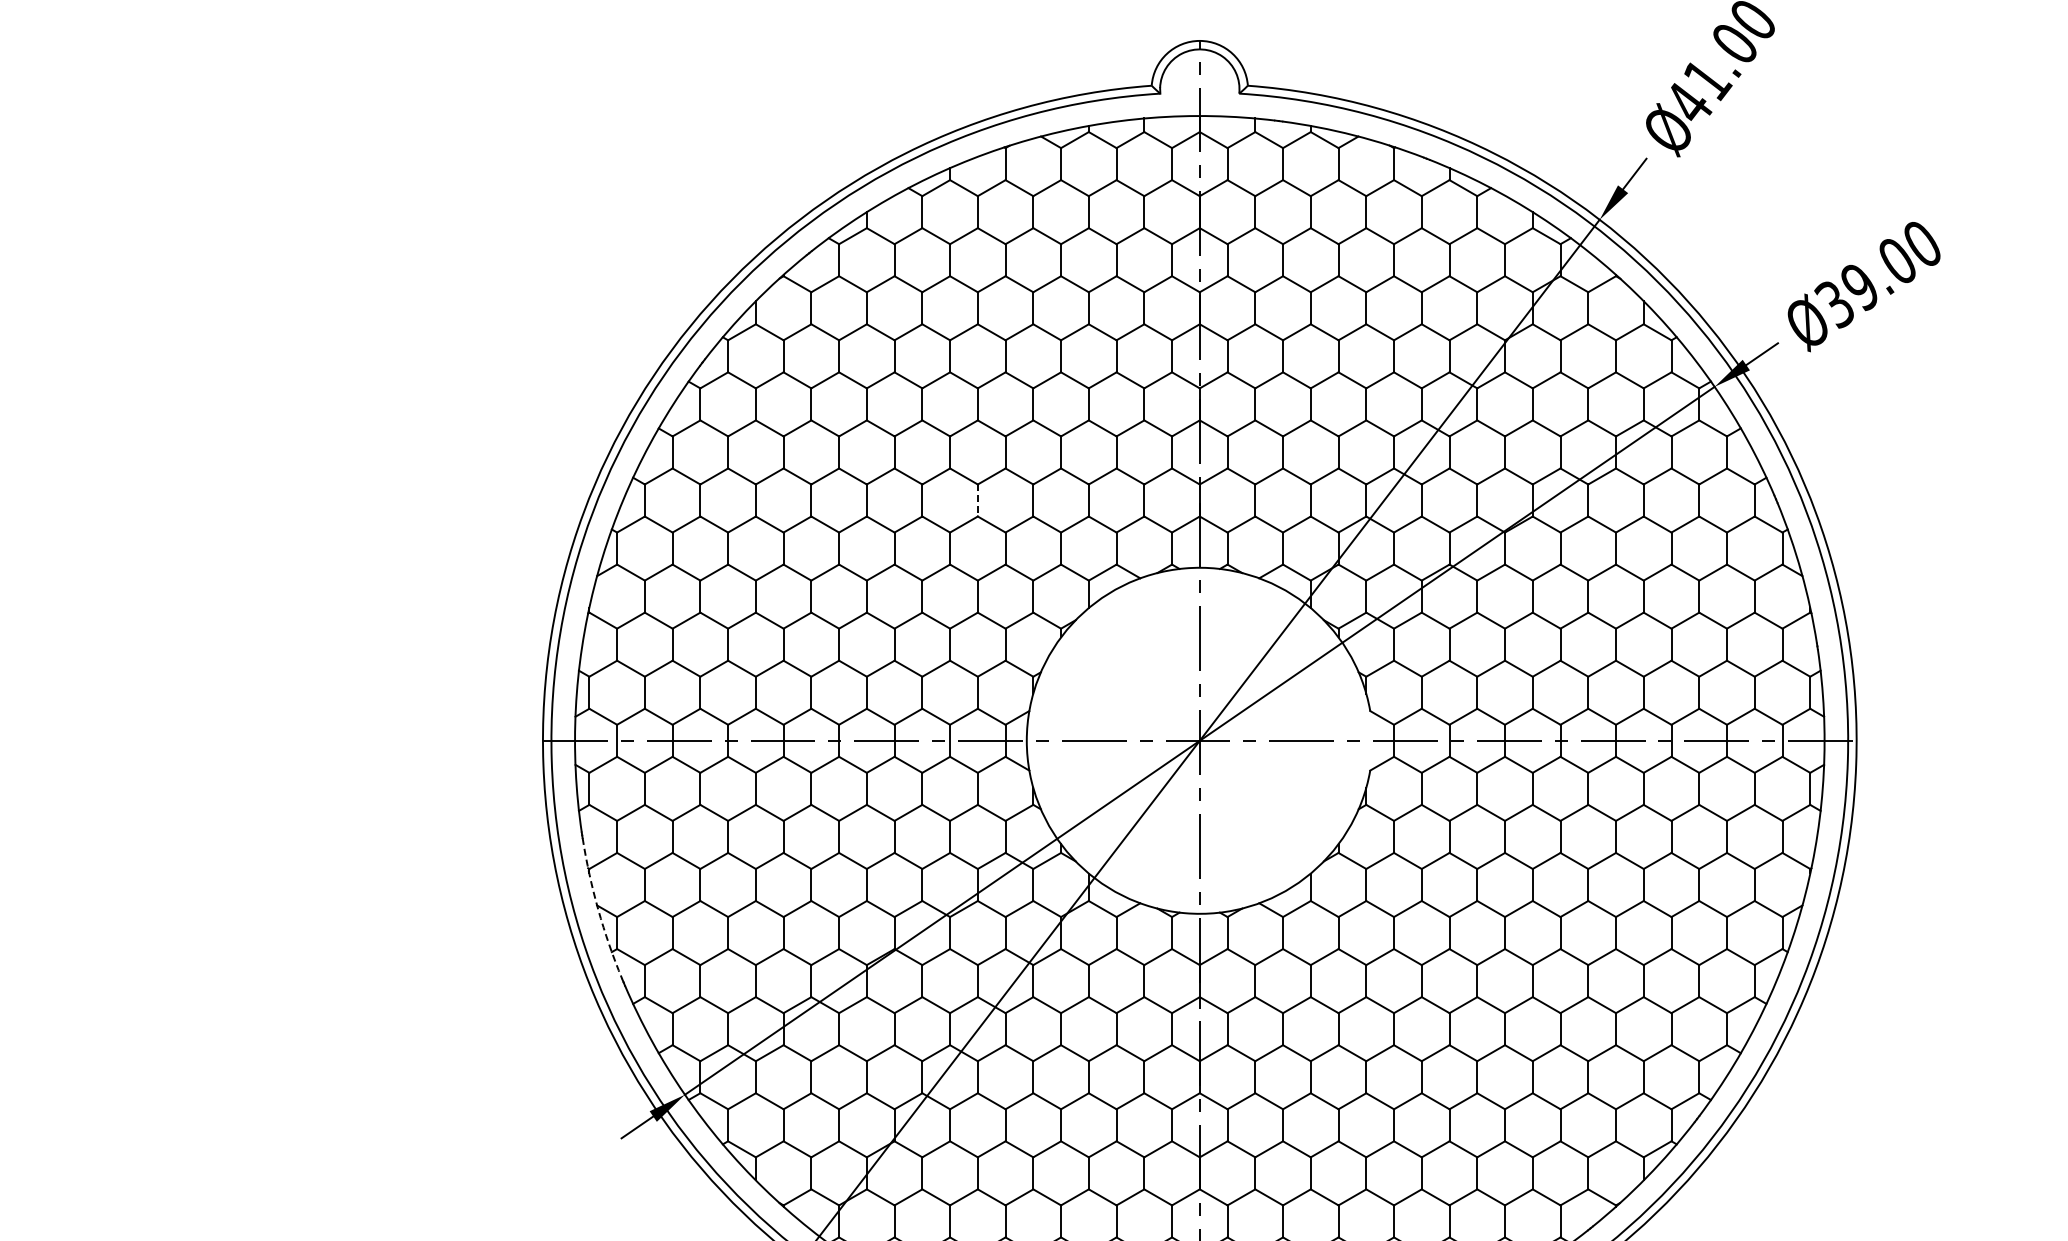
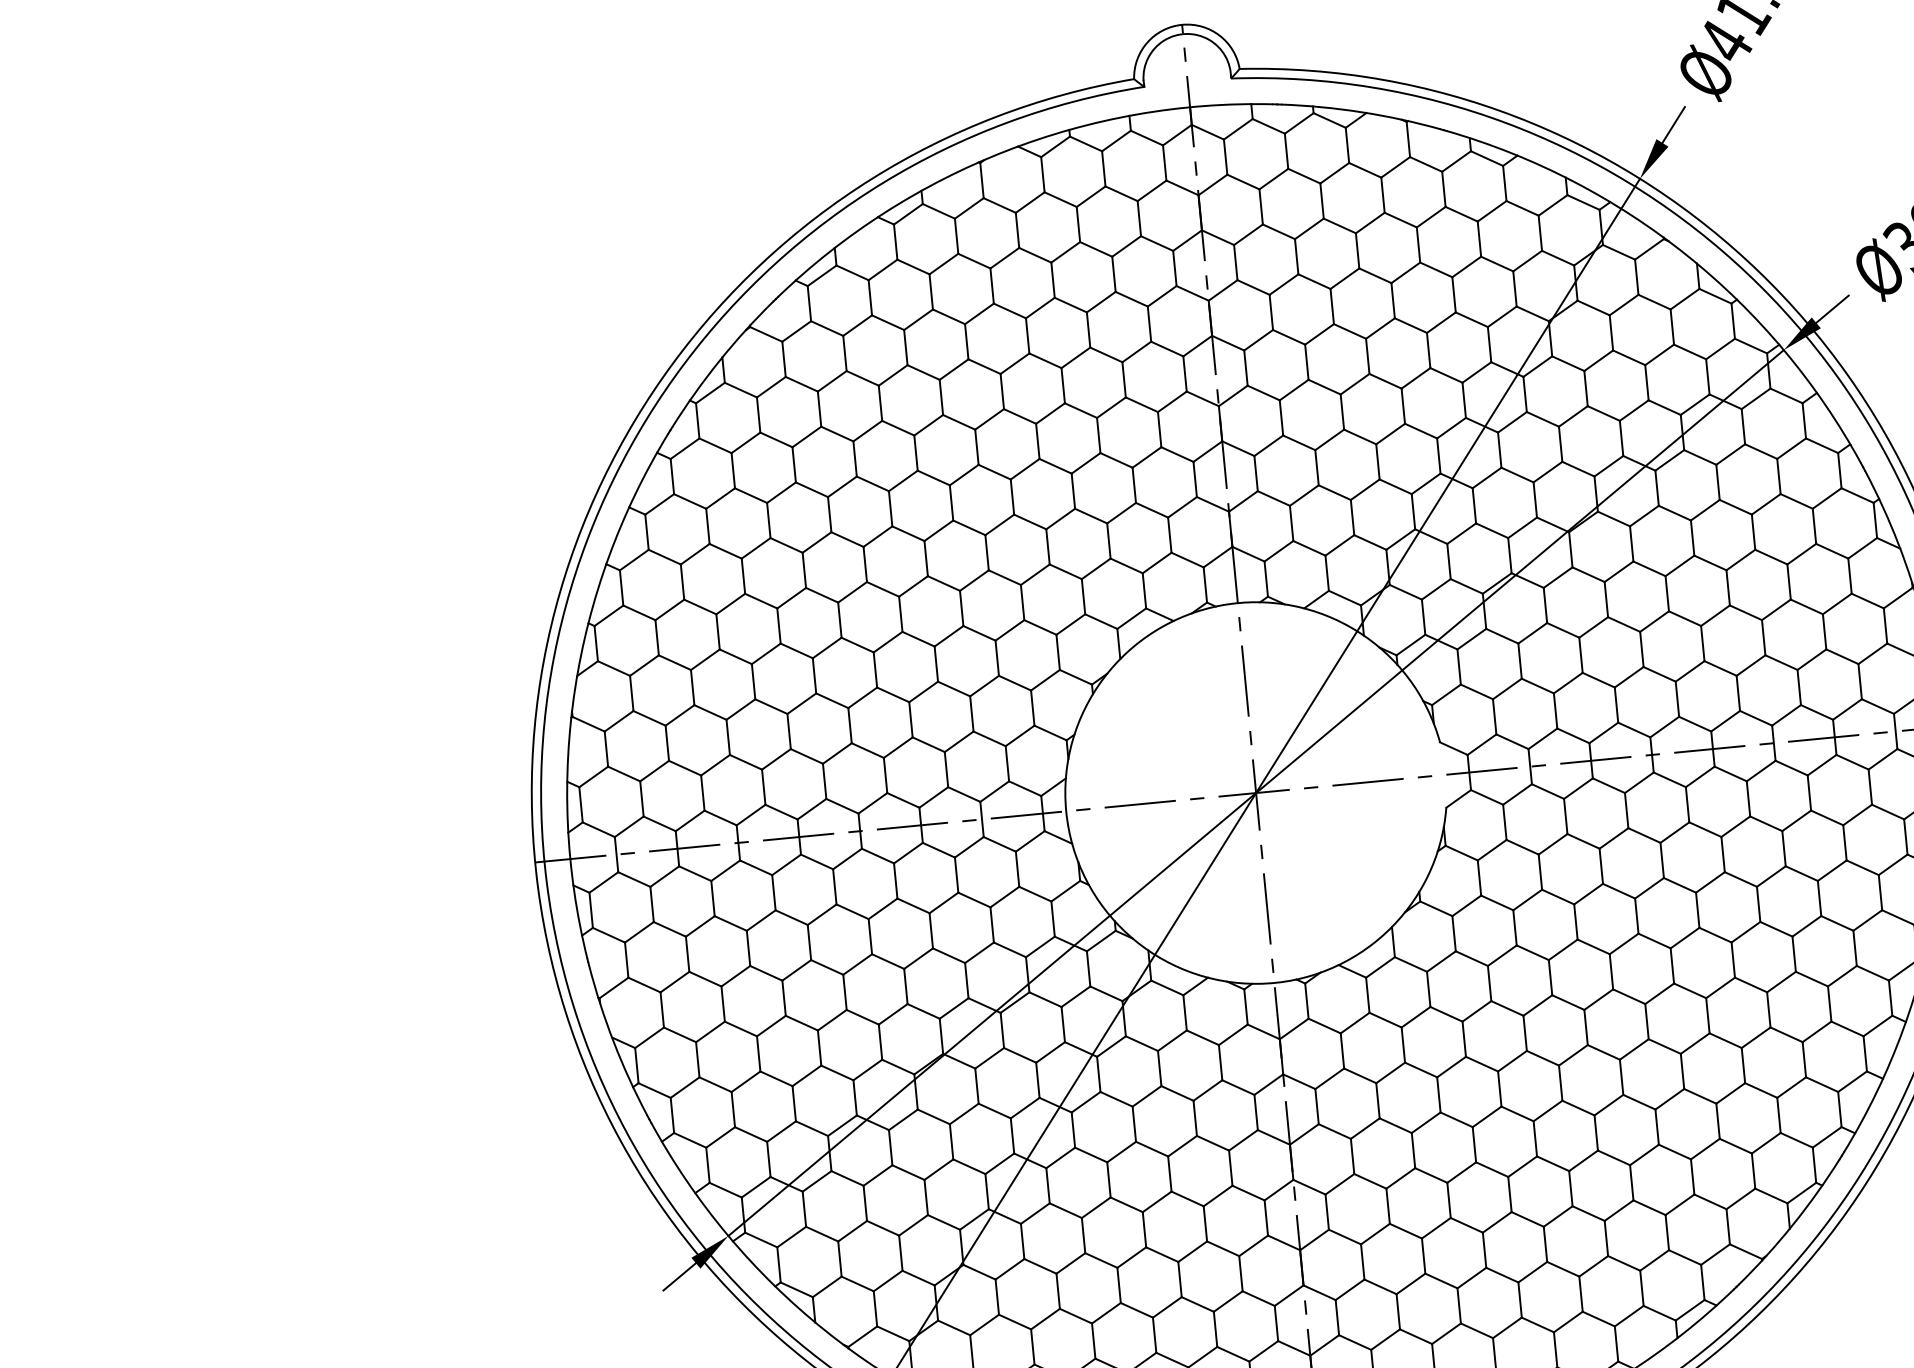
line: (977, 501) -> (986, 553), dashed -> solid
arc: (598, 909) -> (613, 1041), dashed -> solid

